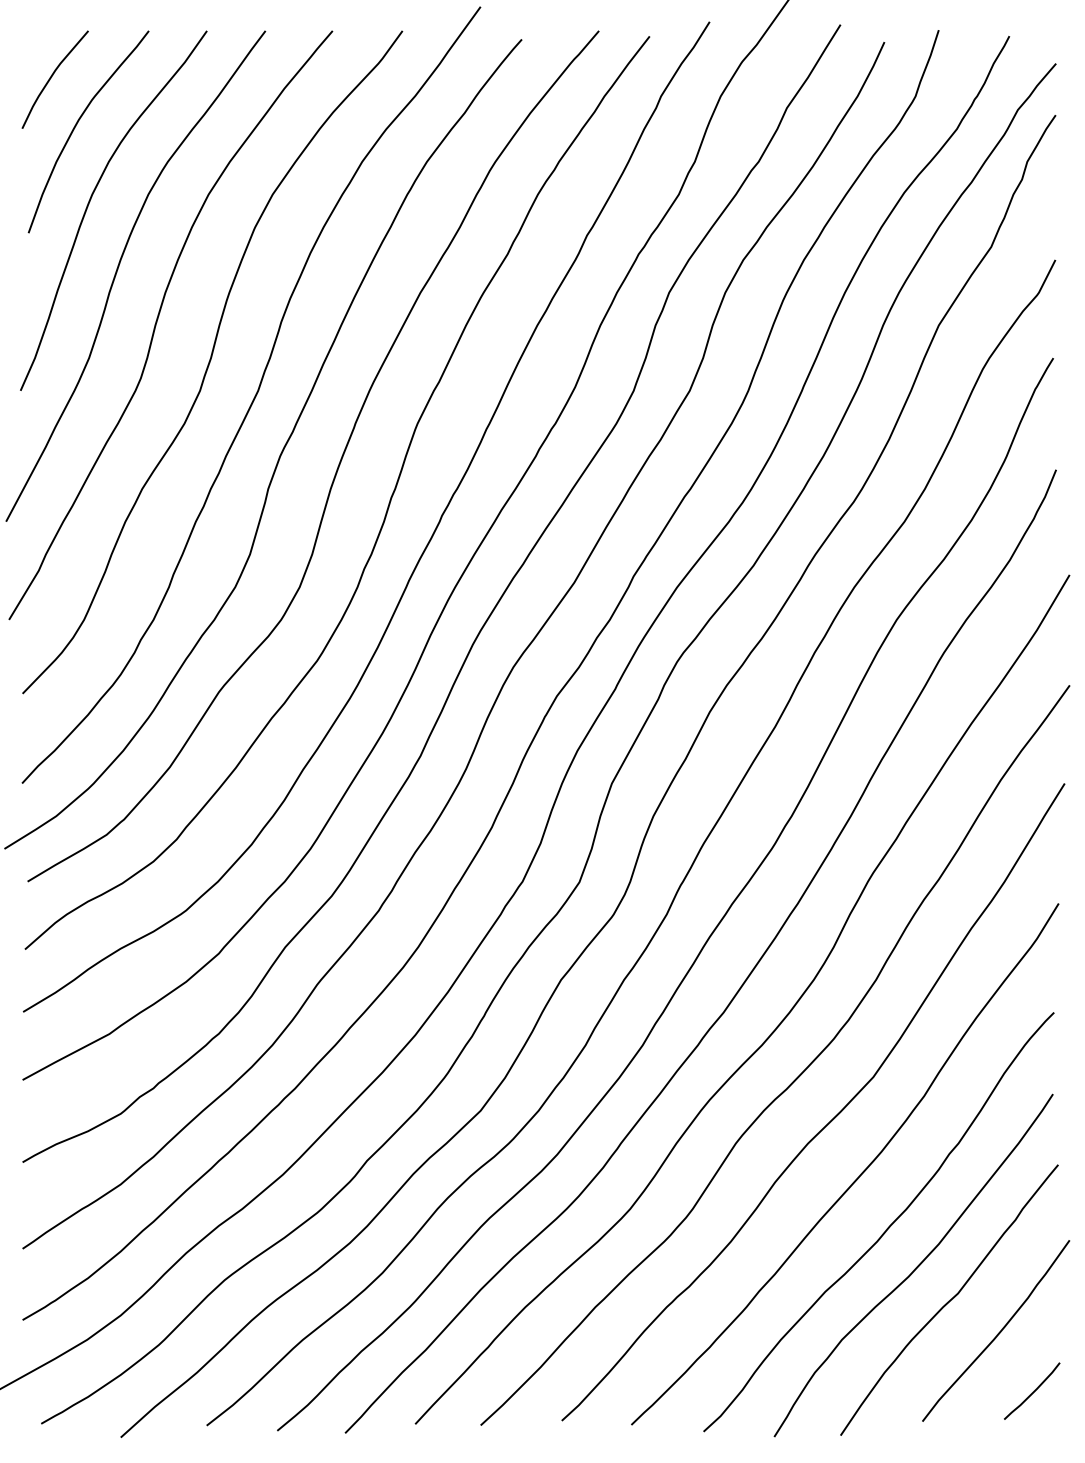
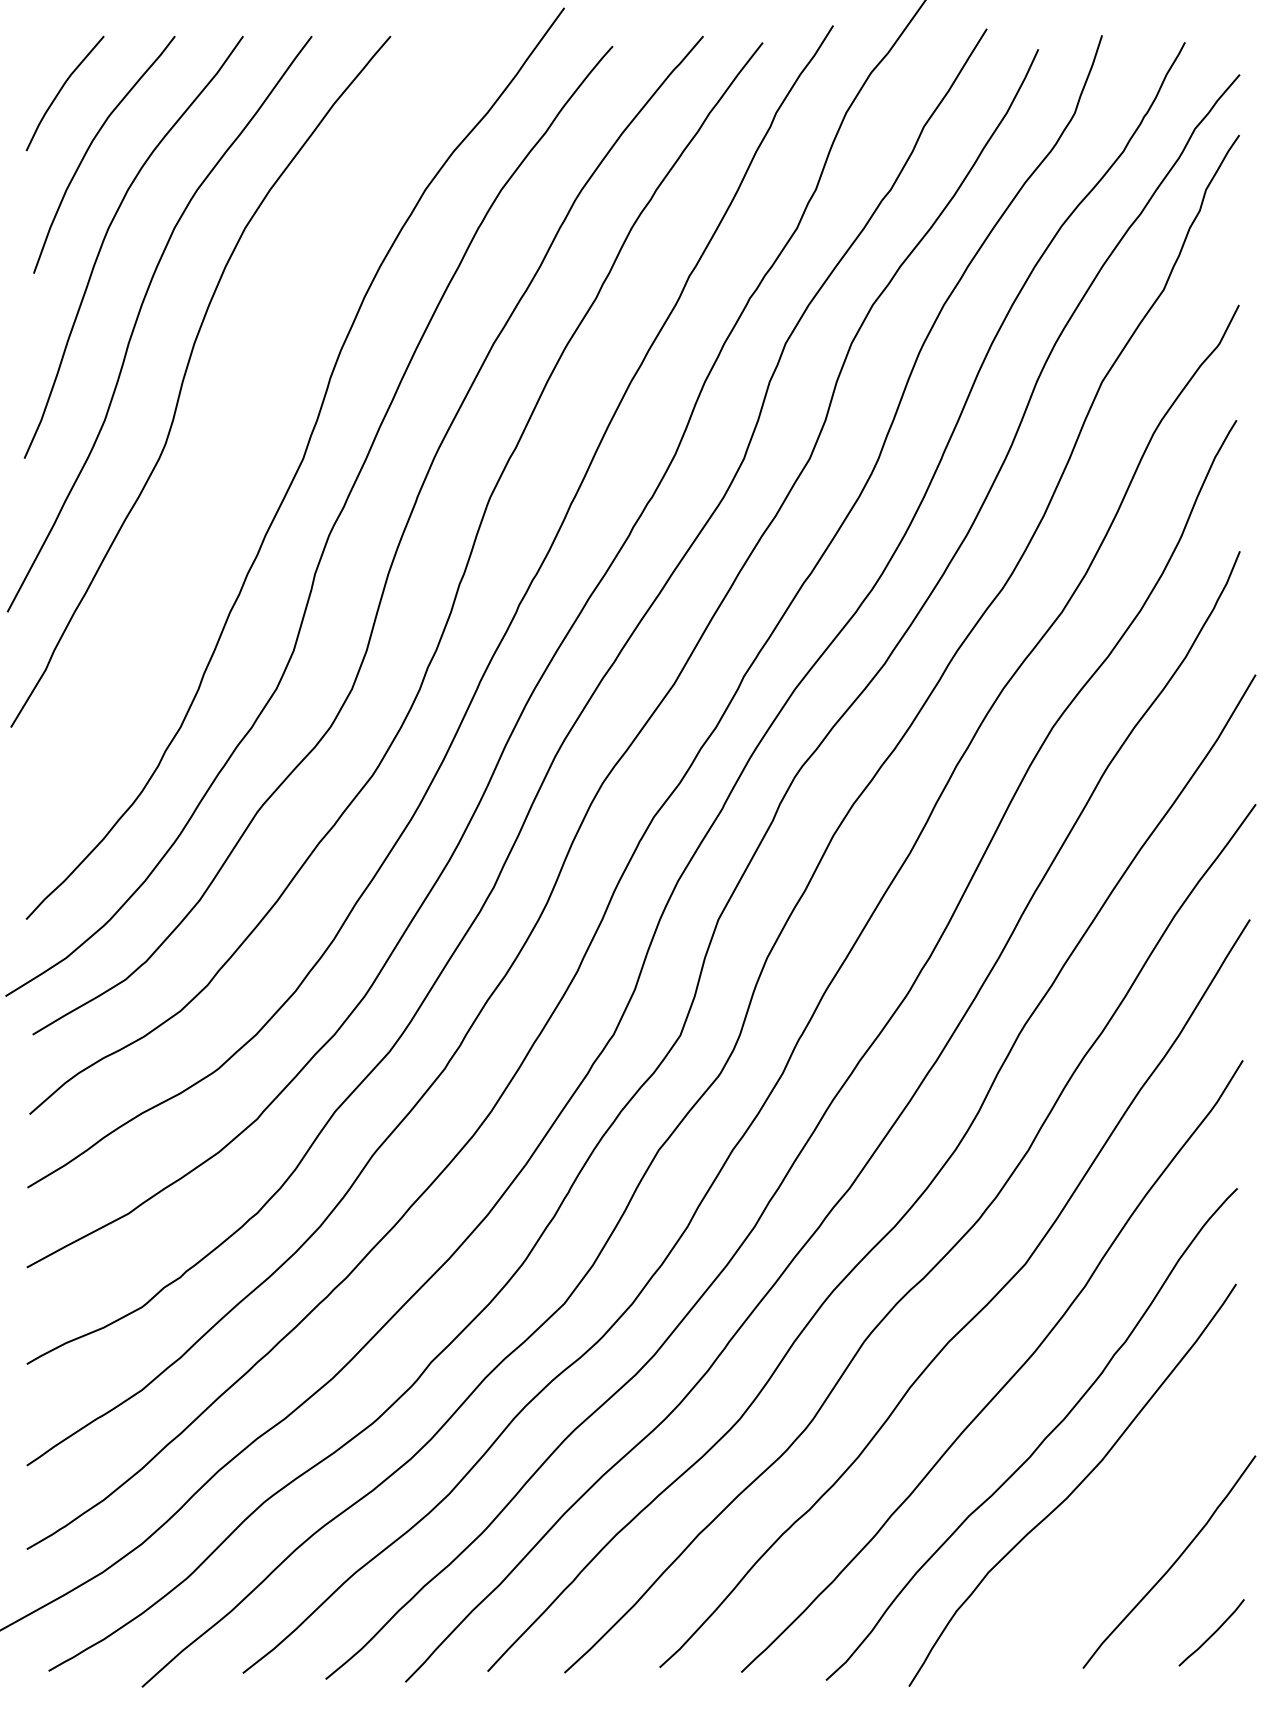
curve: (210, 362) -> (247, 425), removed
curve: (950, 1299) -> (1115, 1525), removed

